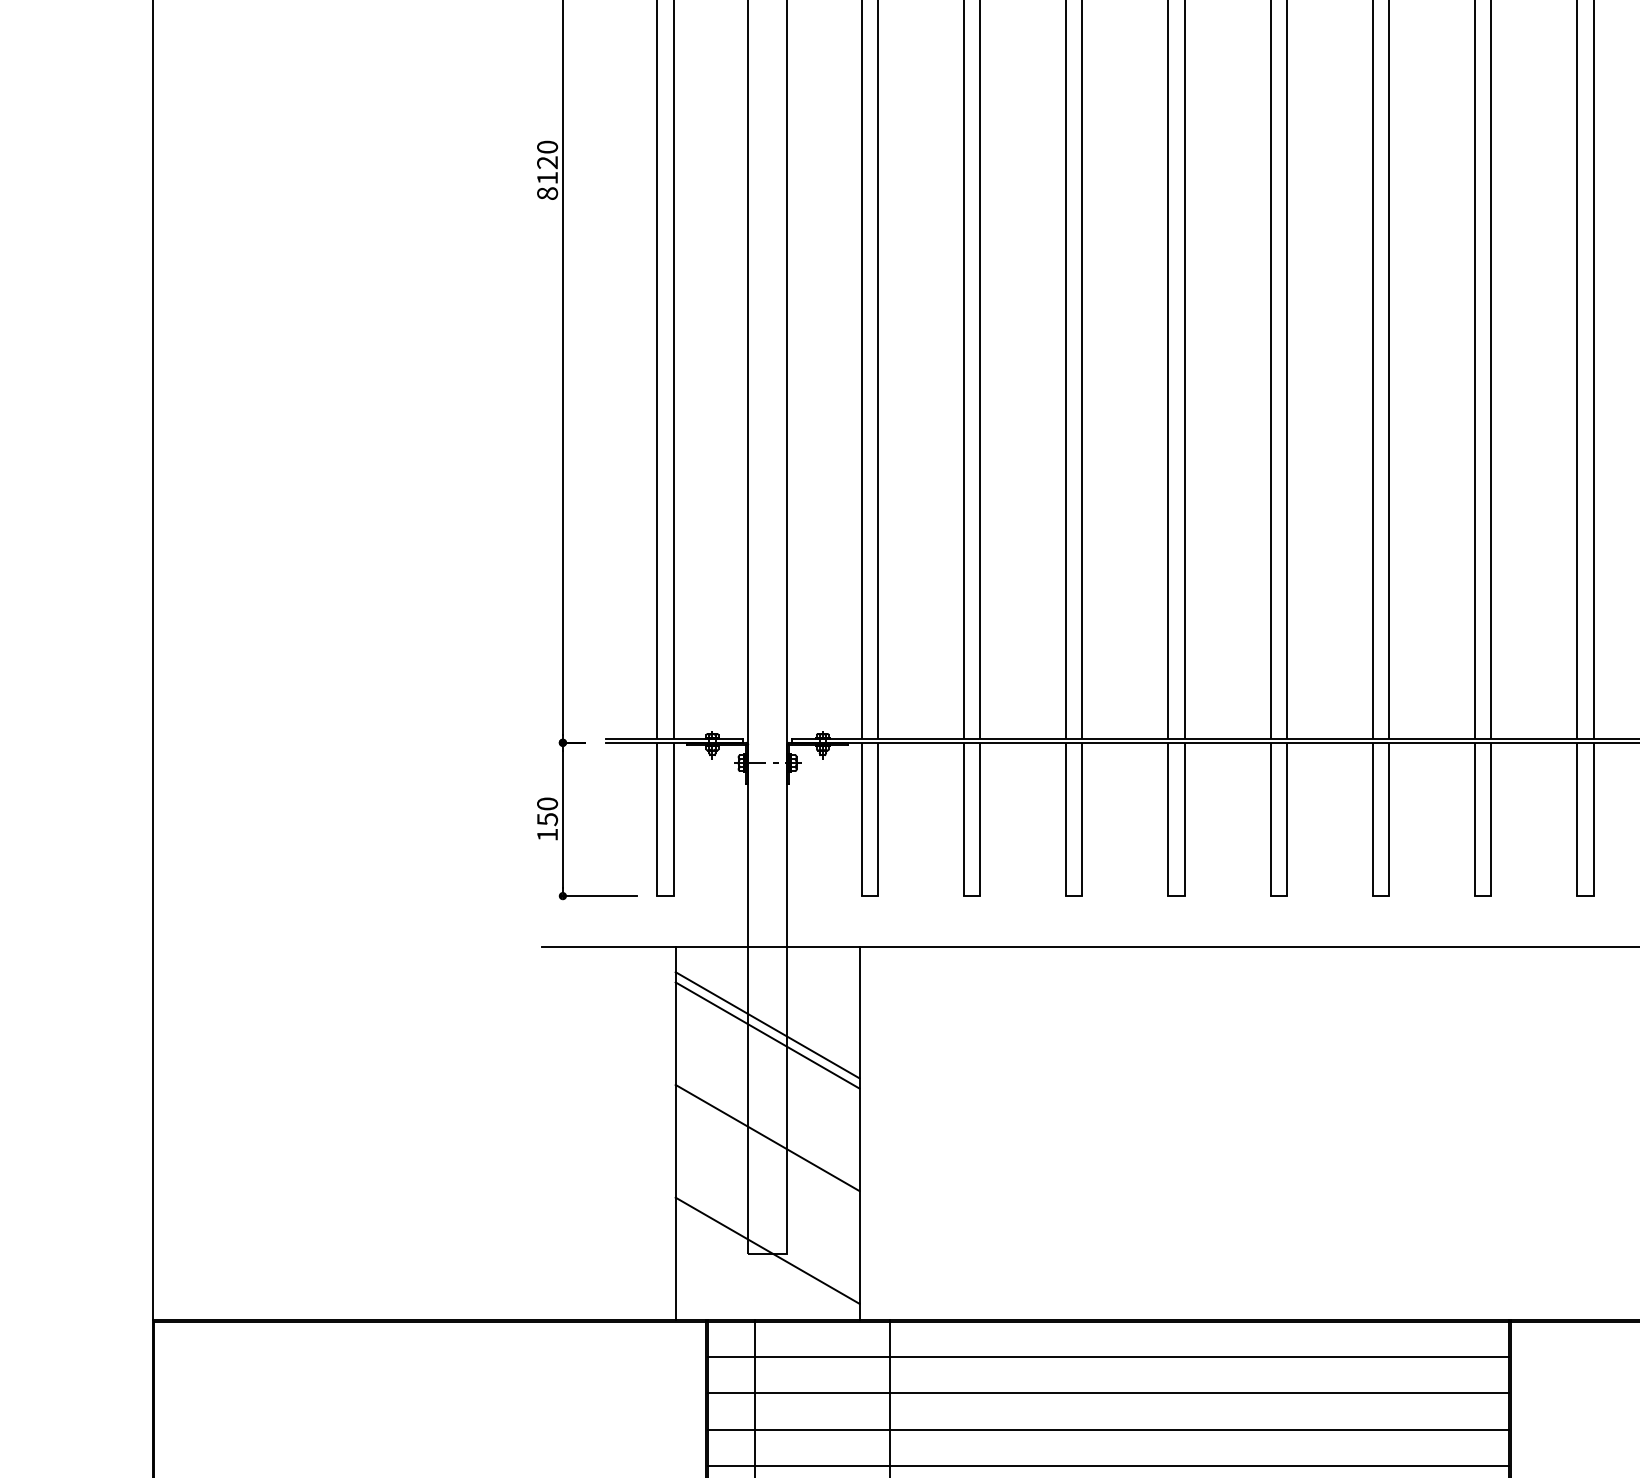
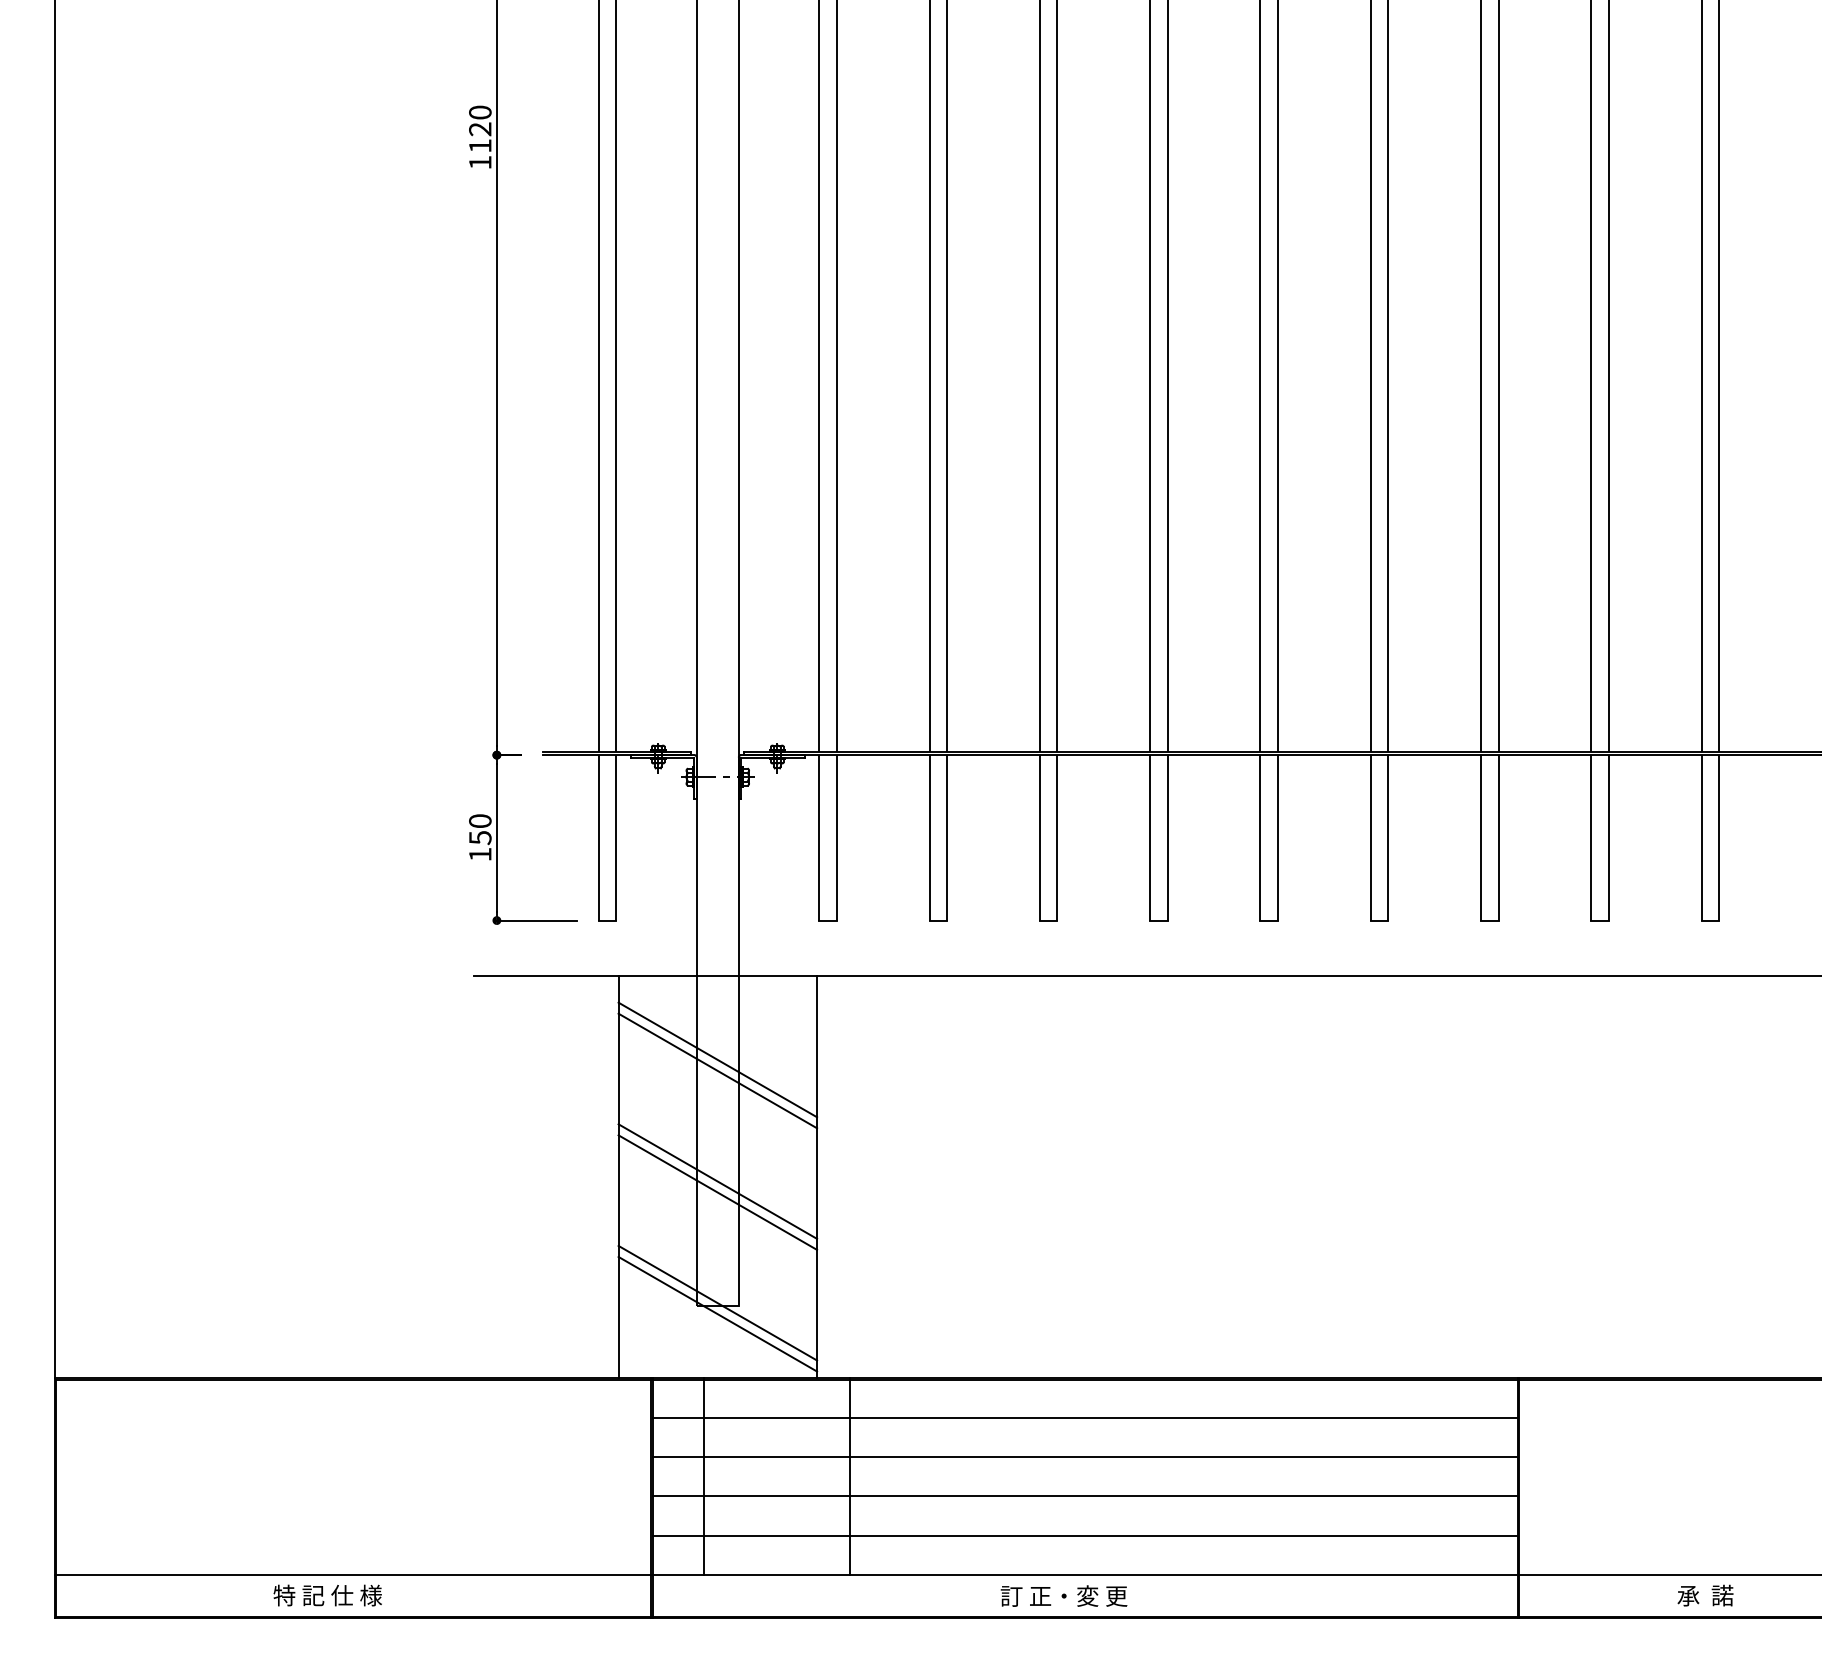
text: (547, 193) -> (480, 162), 8120 -> 1120
line: (767, 1148) -> (717, 1192), added
line: (767, 1260) -> (717, 1313), added

